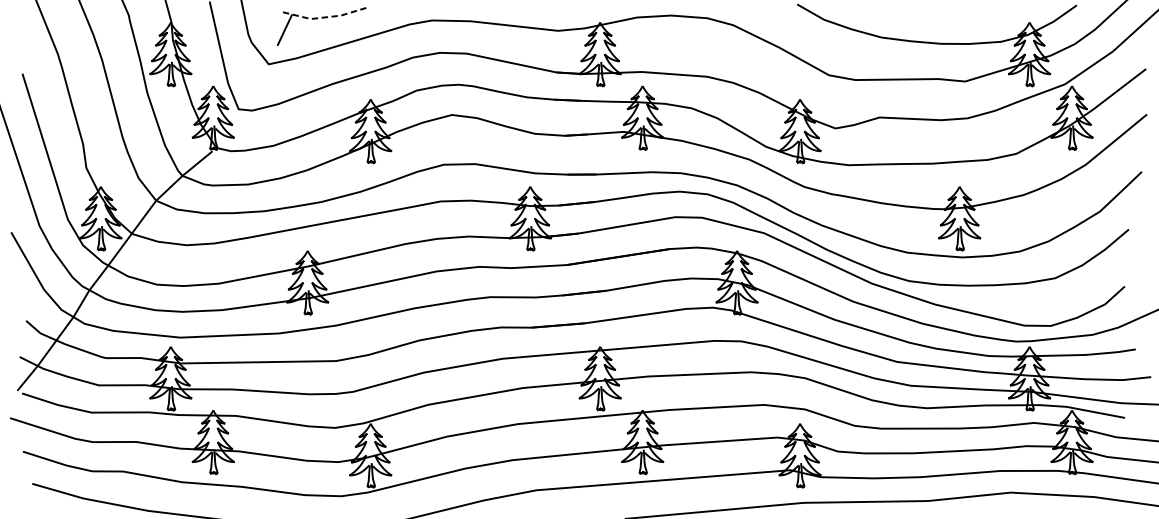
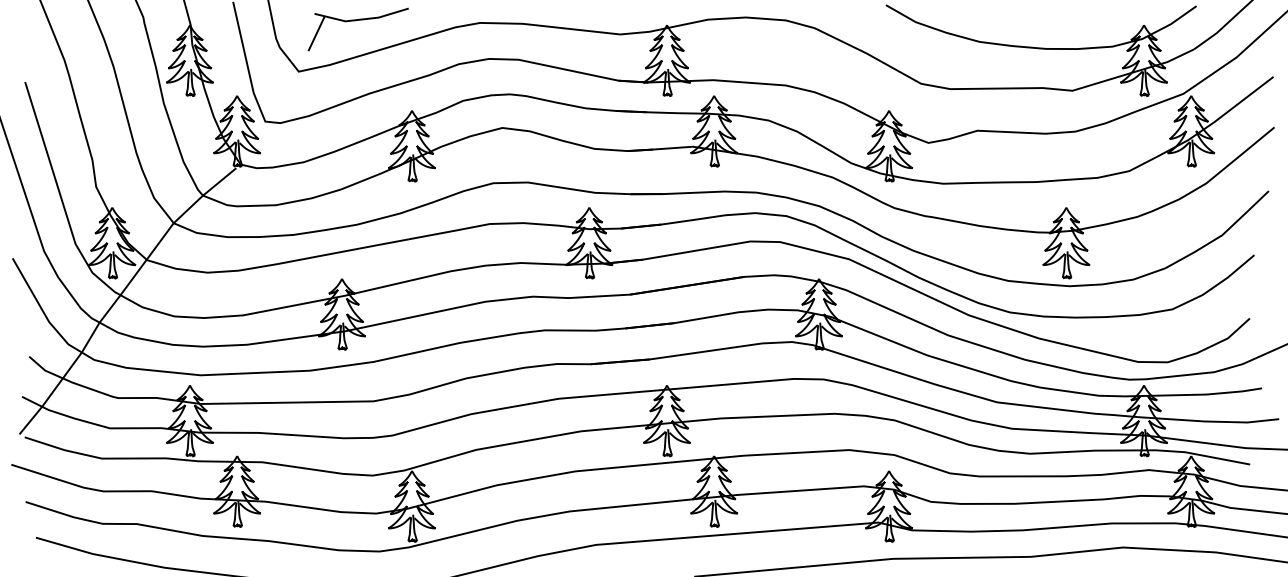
line: (326, 17) -> (362, 19), dashed -> solid

